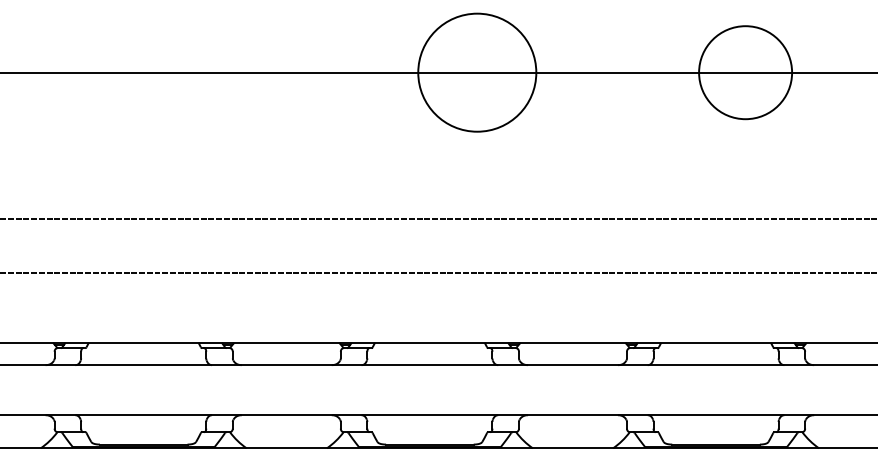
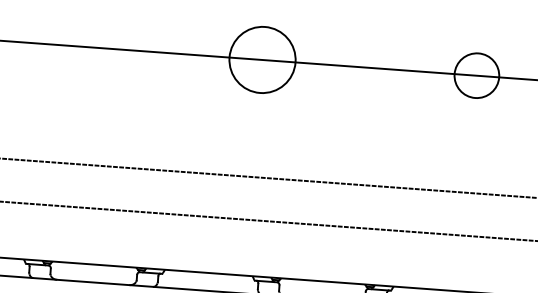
circle: (477, 72) -> (262, 59), size x0.7
circle: (745, 72) -> (476, 75), size x0.6

